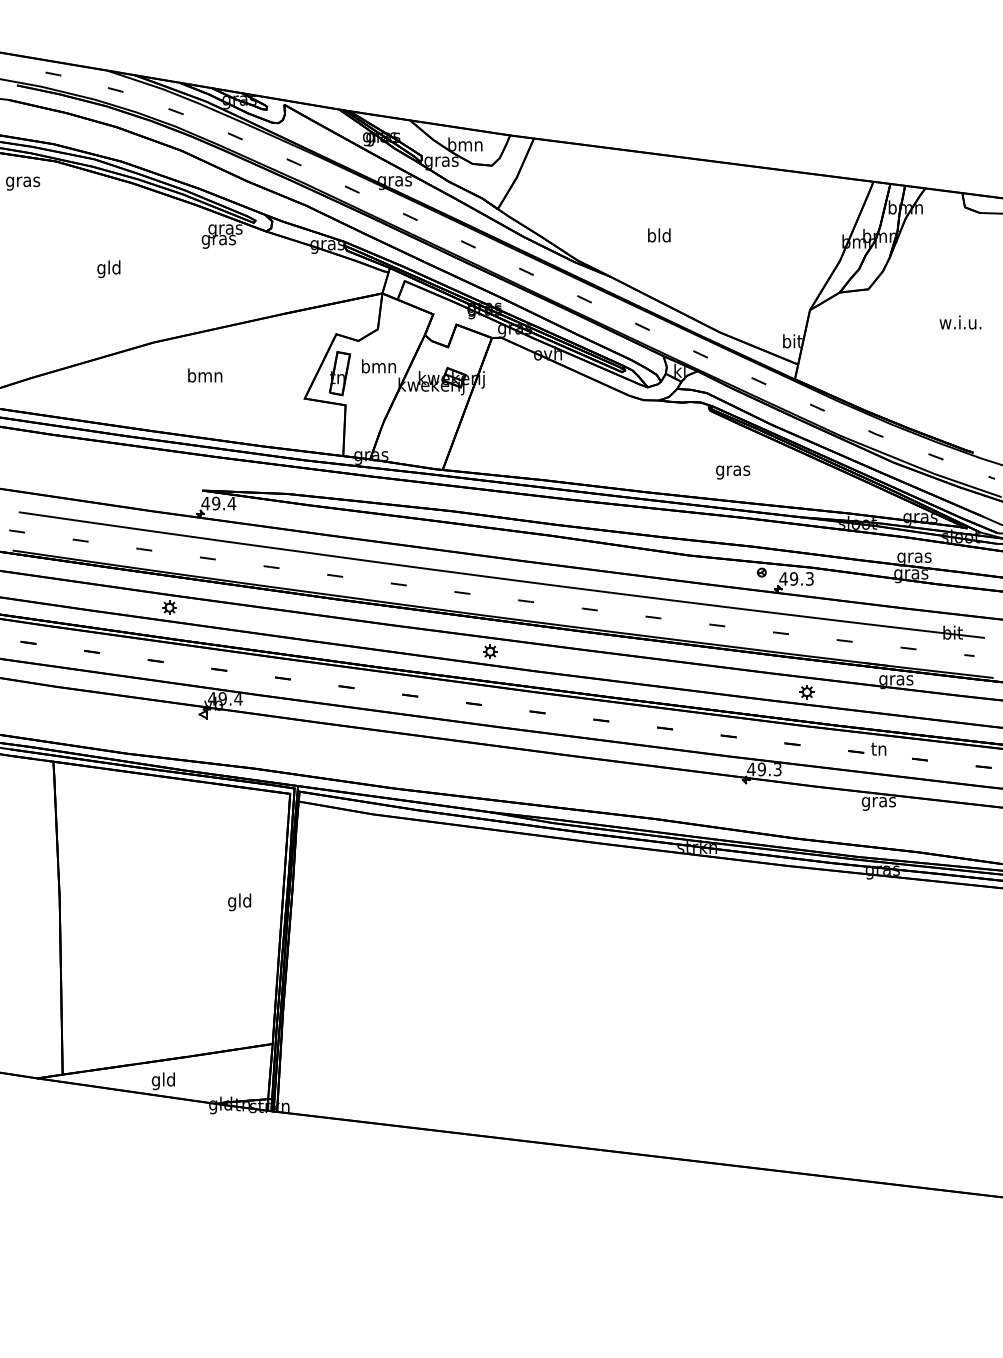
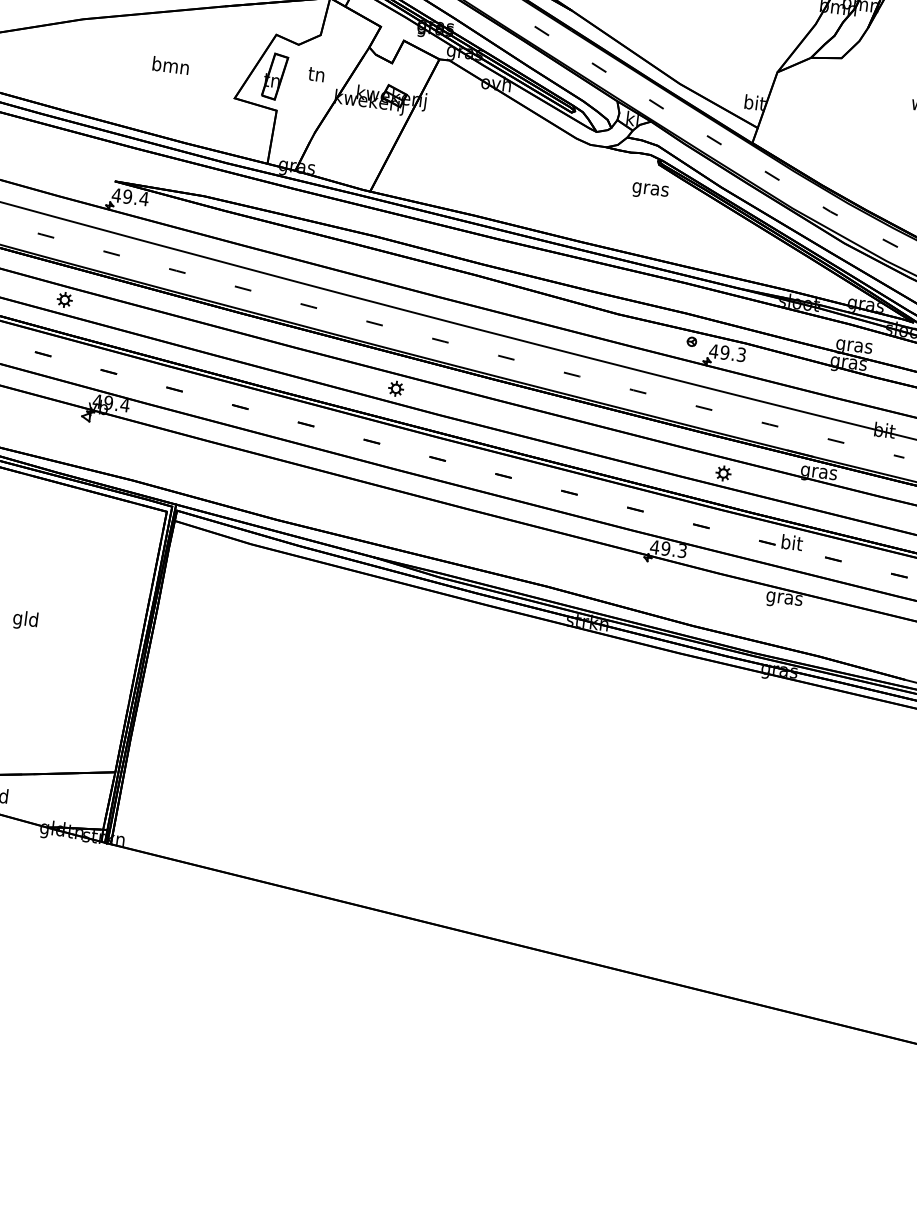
text: (379, 366) -> (317, 74), bmn -> tn
text: (205, 375) -> (171, 65), moved
text: (733, 472) -> (650, 191), moved
text: (879, 748) -> (792, 542), tn -> bit
text: (239, 902) -> (25, 620), moved

